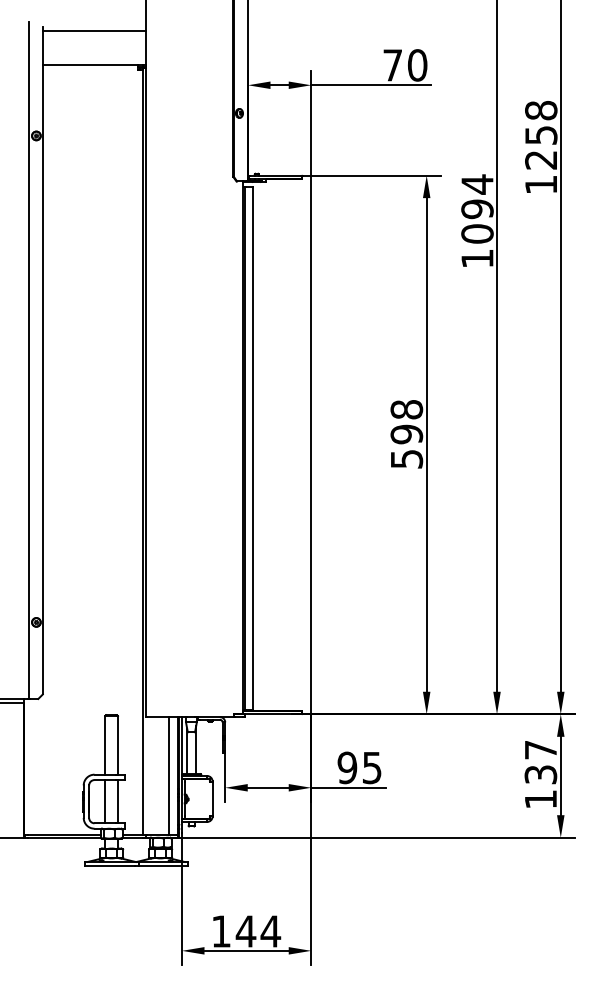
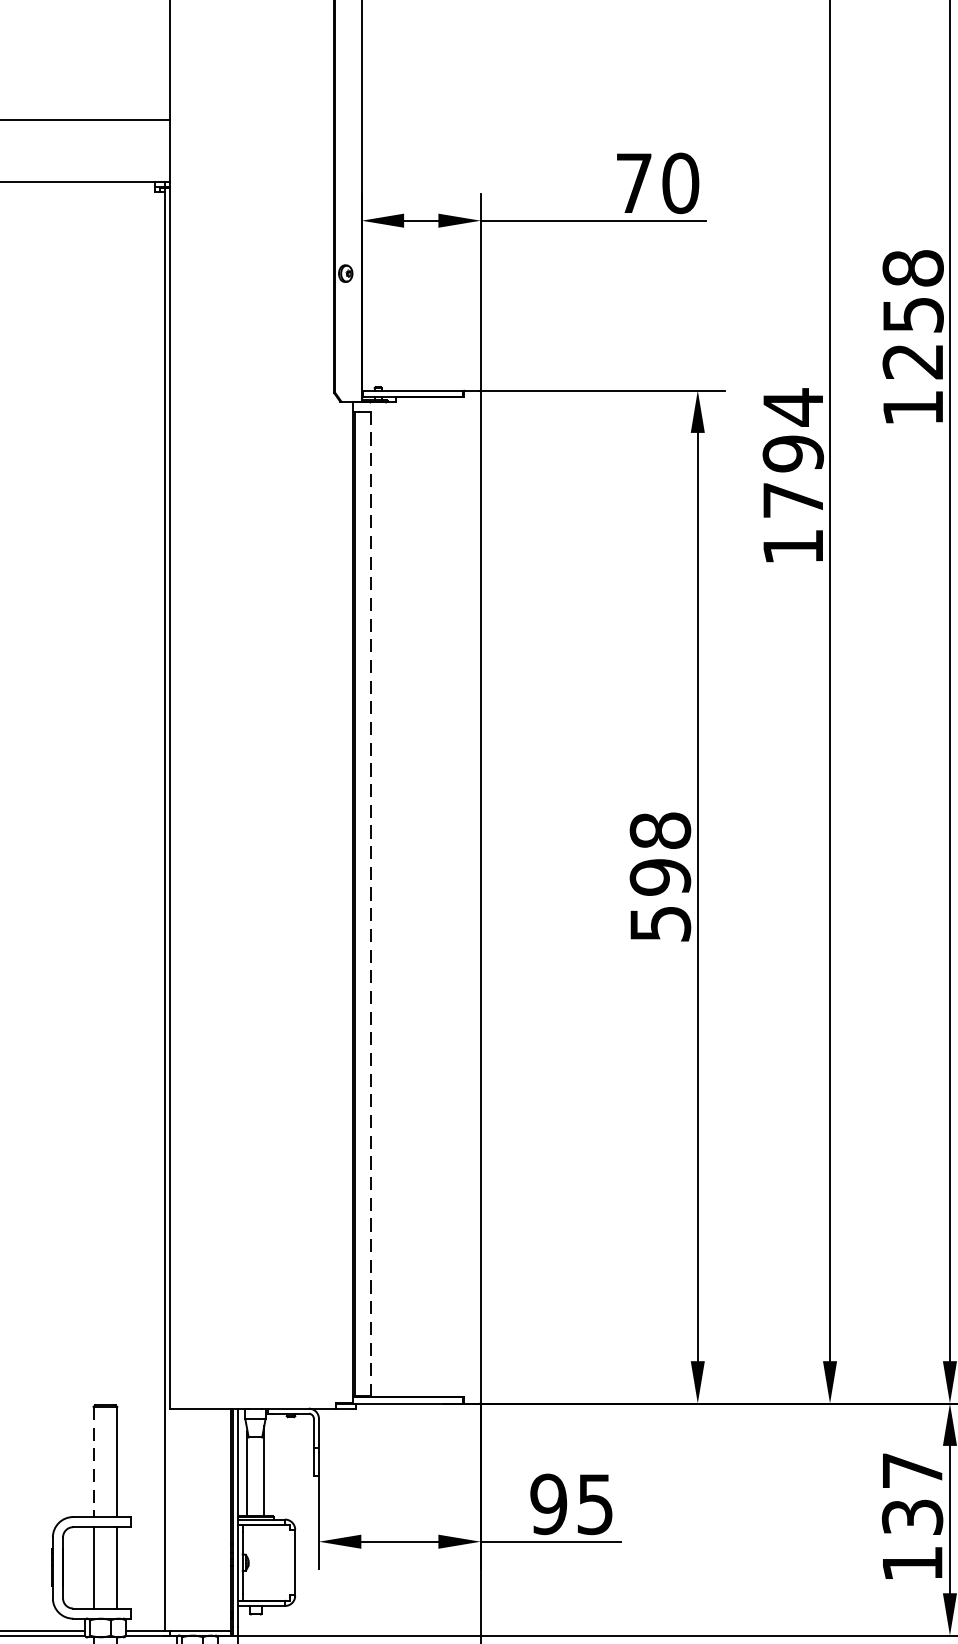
text: (477, 233) -> (793, 499), 1094 -> 1794
line: (252, 448) -> (370, 903), solid -> dashed
line: (105, 745) -> (93, 1462), solid -> dashed
line: (168, 776) -> (212, 1520), removed

